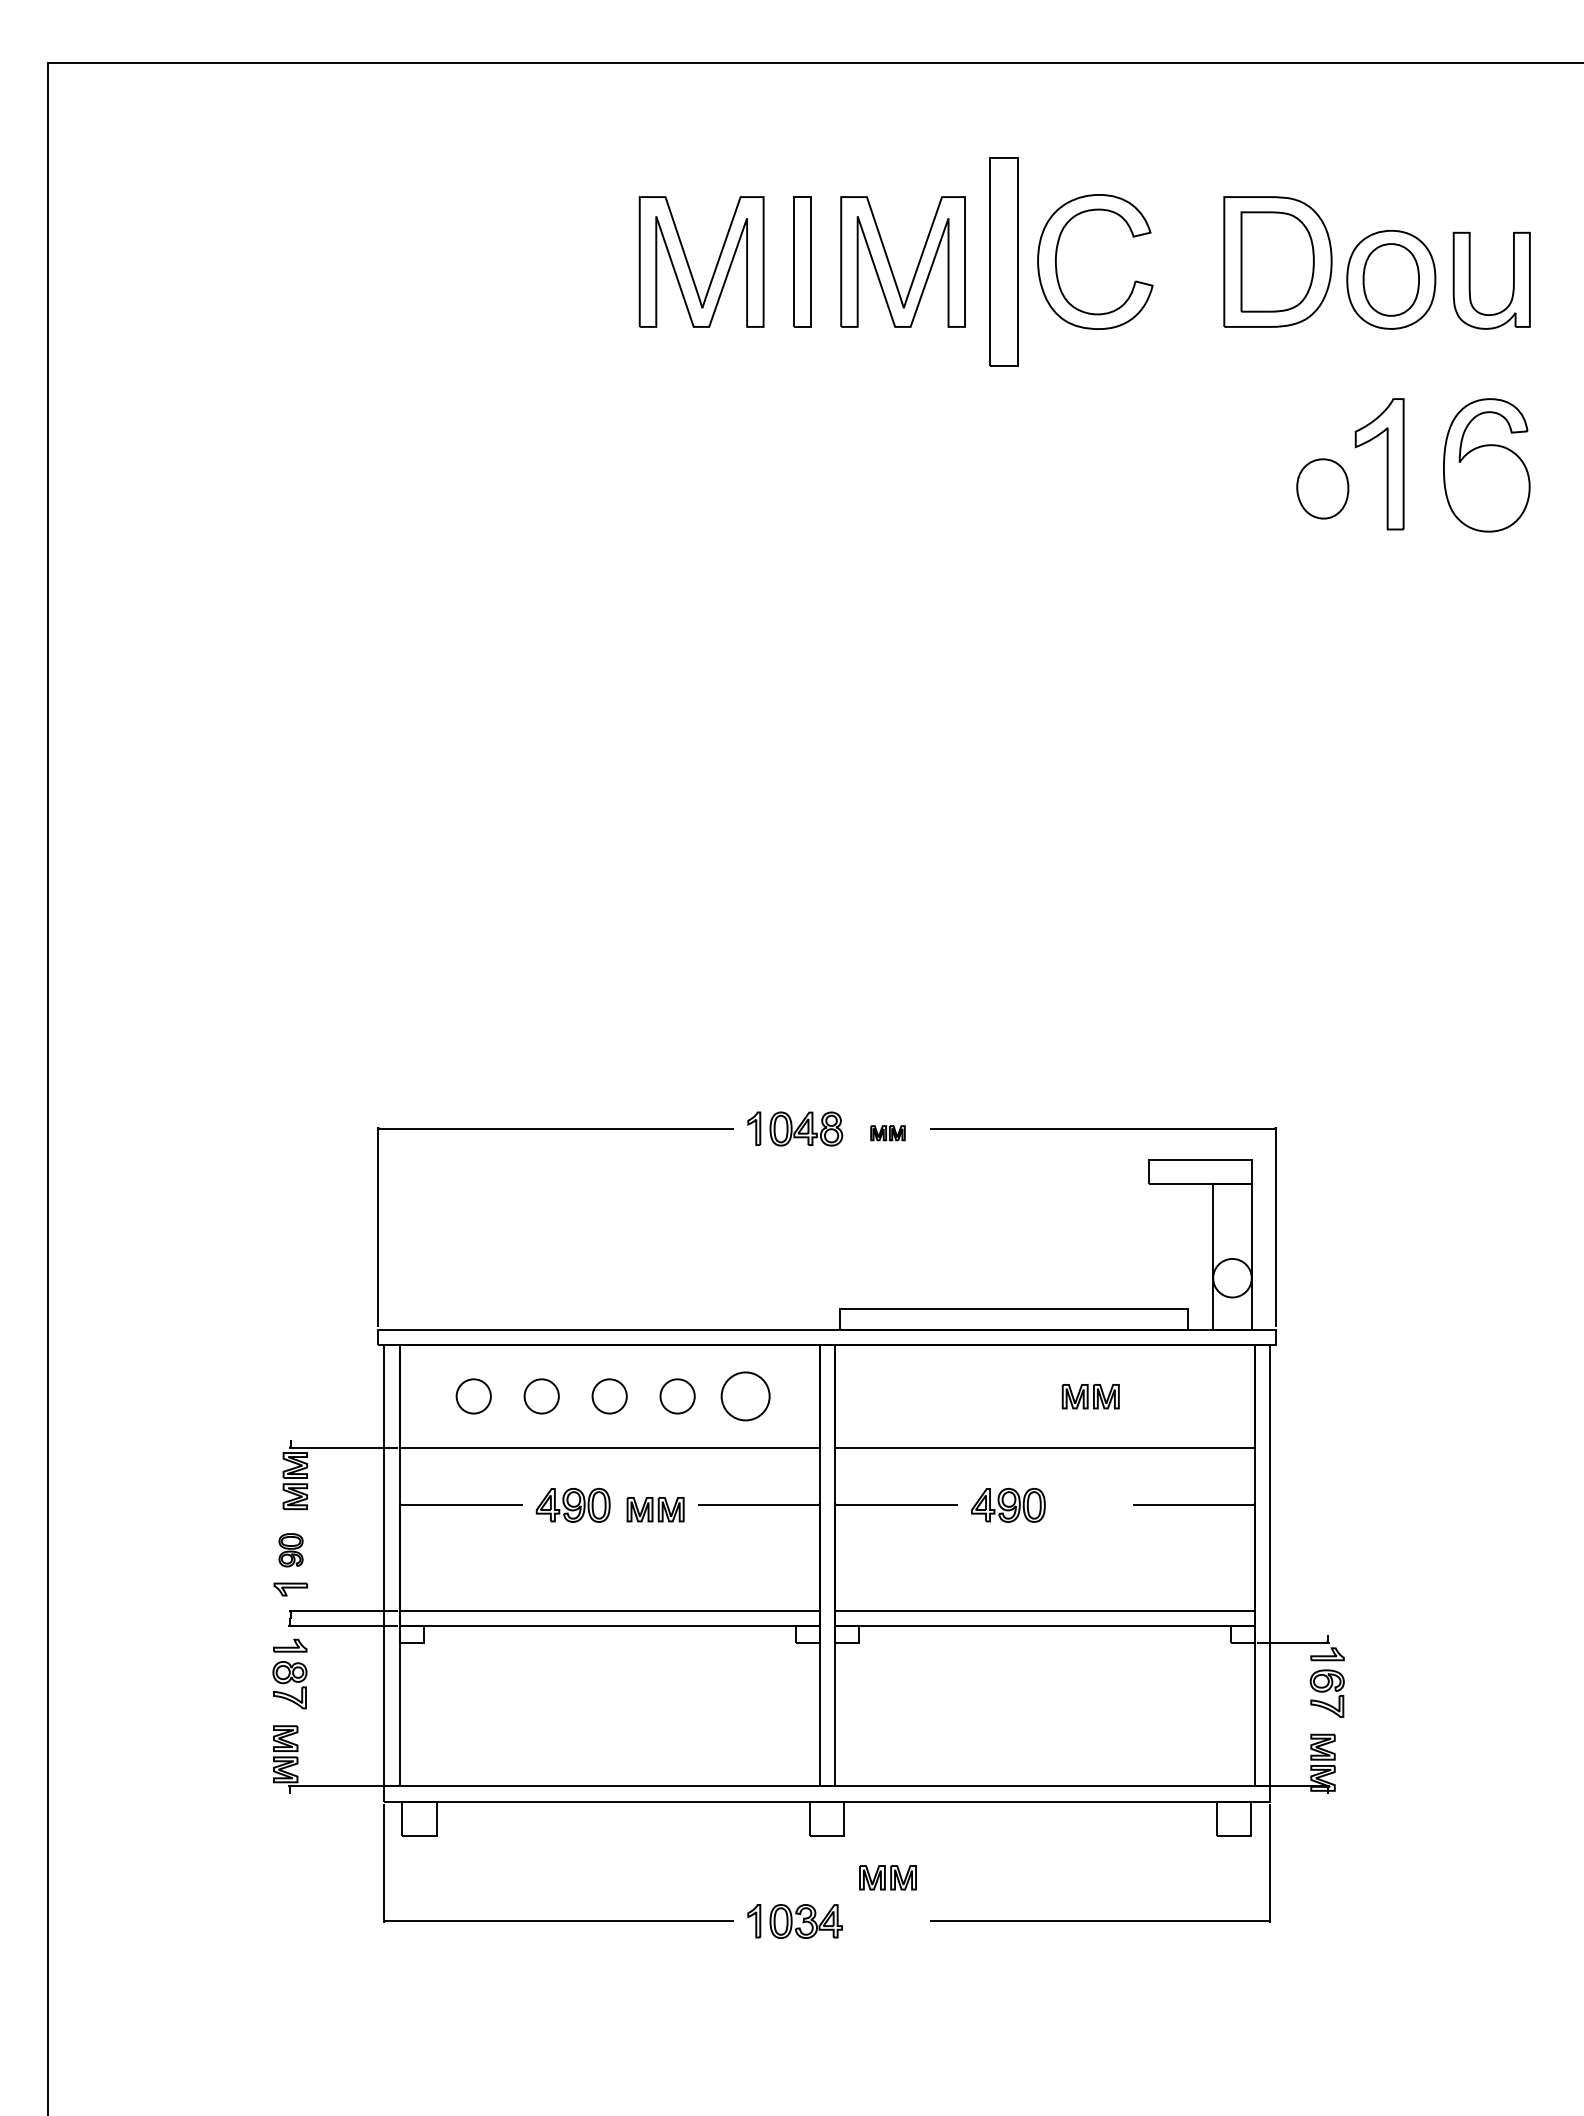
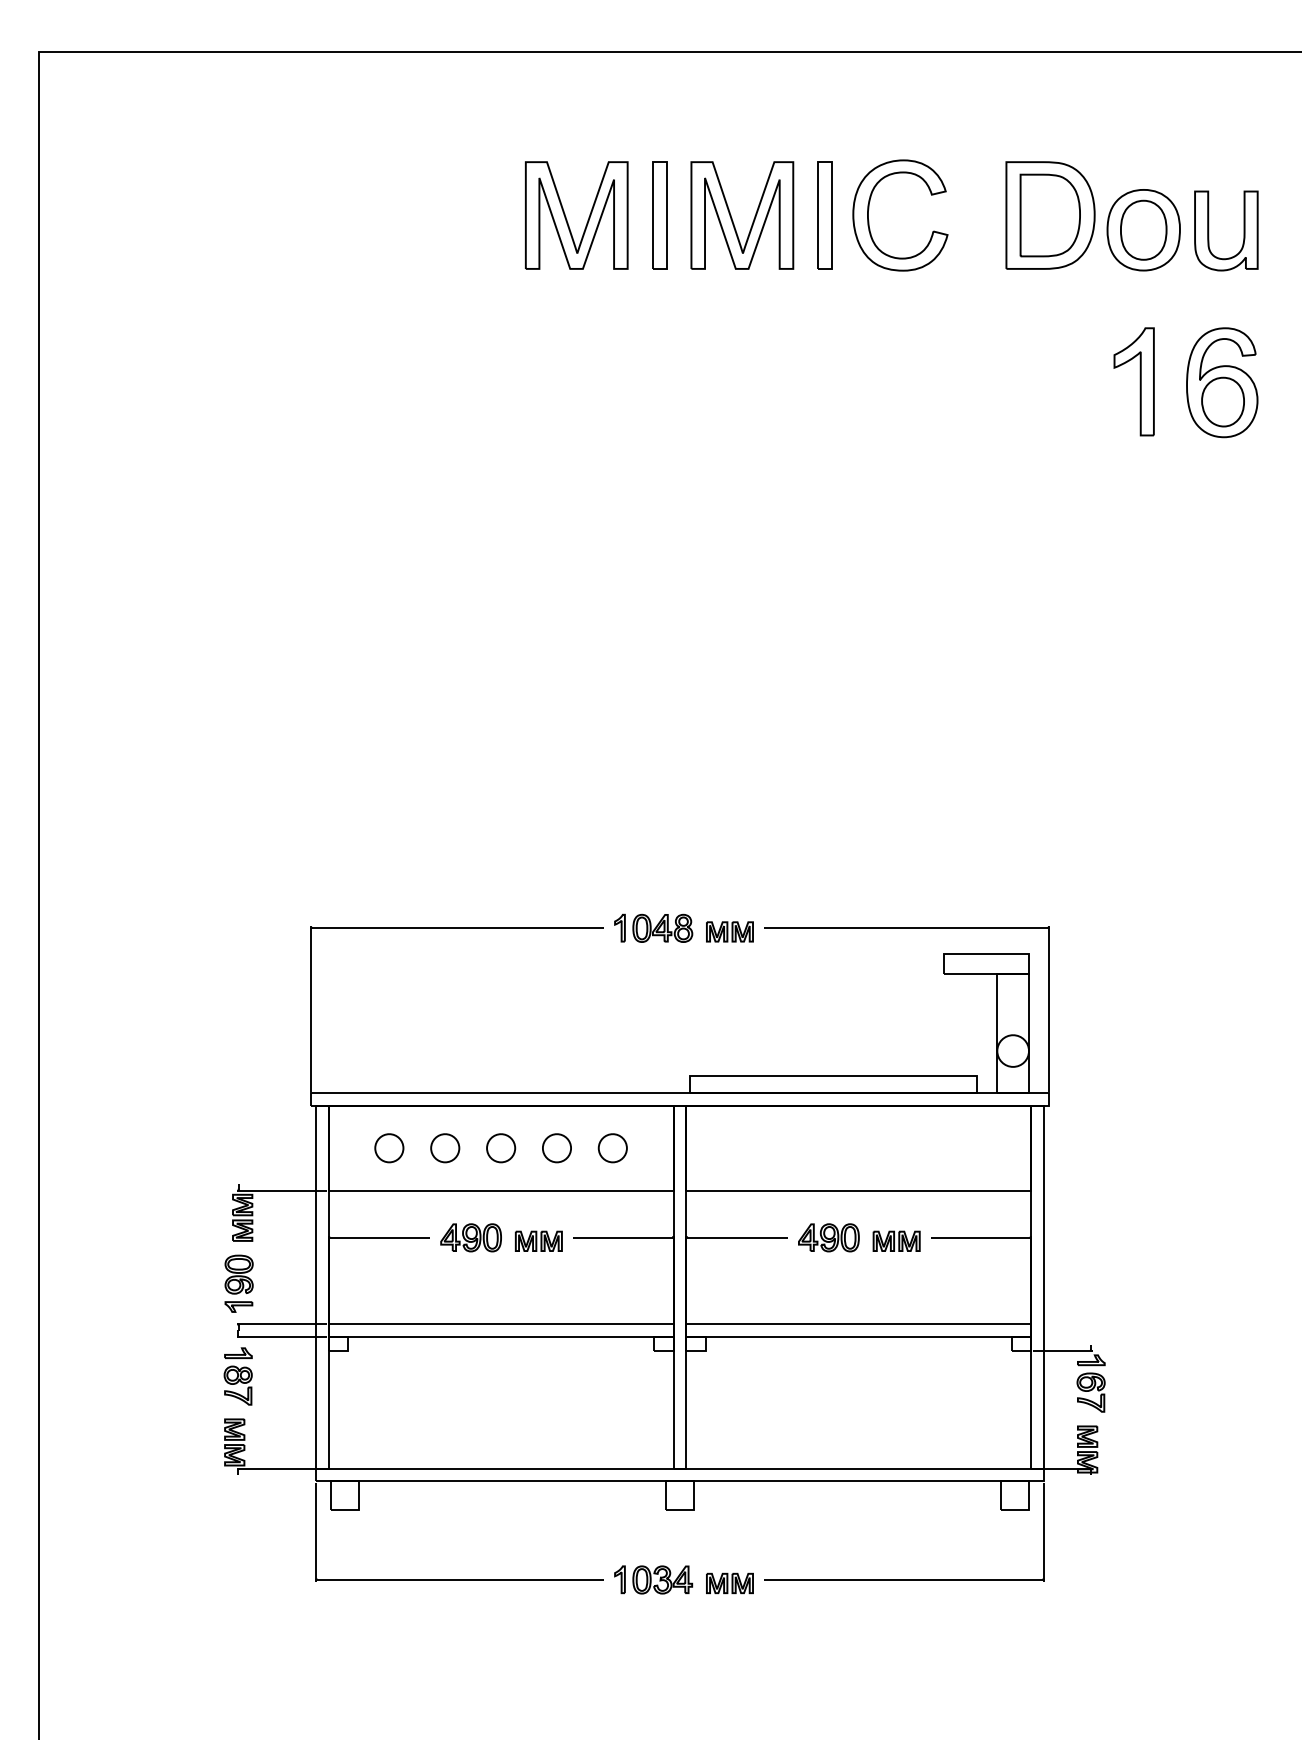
part: (1004, 261) -> (825, 215), size x0.62
part: (1322, 488) -> (1222, 401), moved
part: (887, 1132) -> (729, 931), size x1.67
part: (745, 1396) -> (612, 1148), size x0.71
part: (1090, 1396) -> (896, 1241), moved
part: (290, 1550) -> (238, 1274), size x1.43
part: (887, 1877) -> (729, 1583), moved

